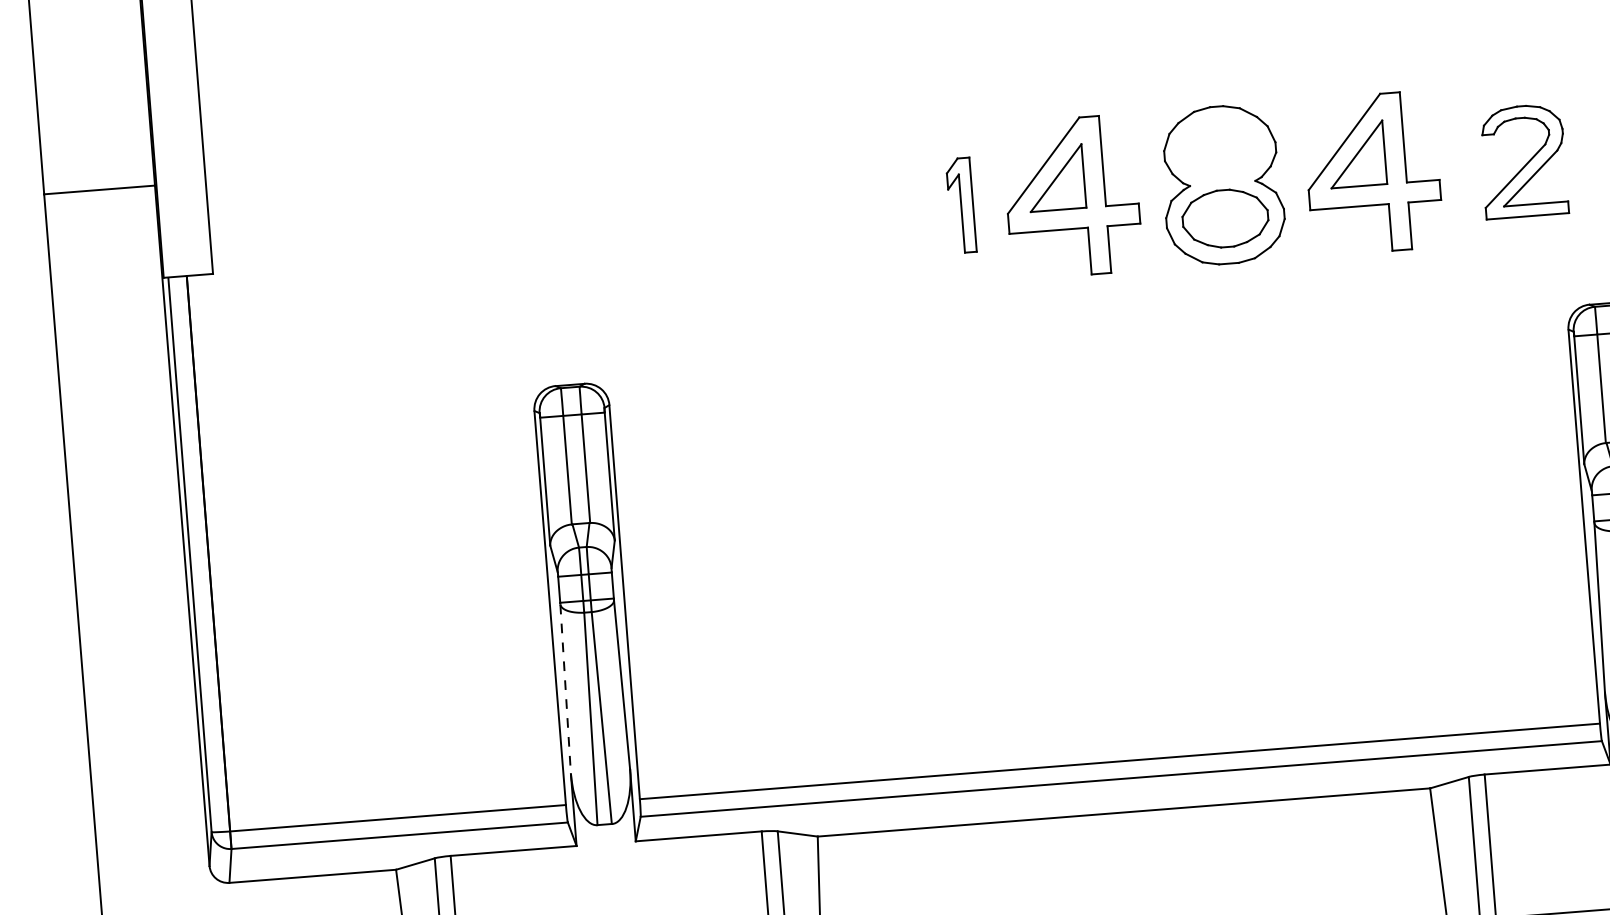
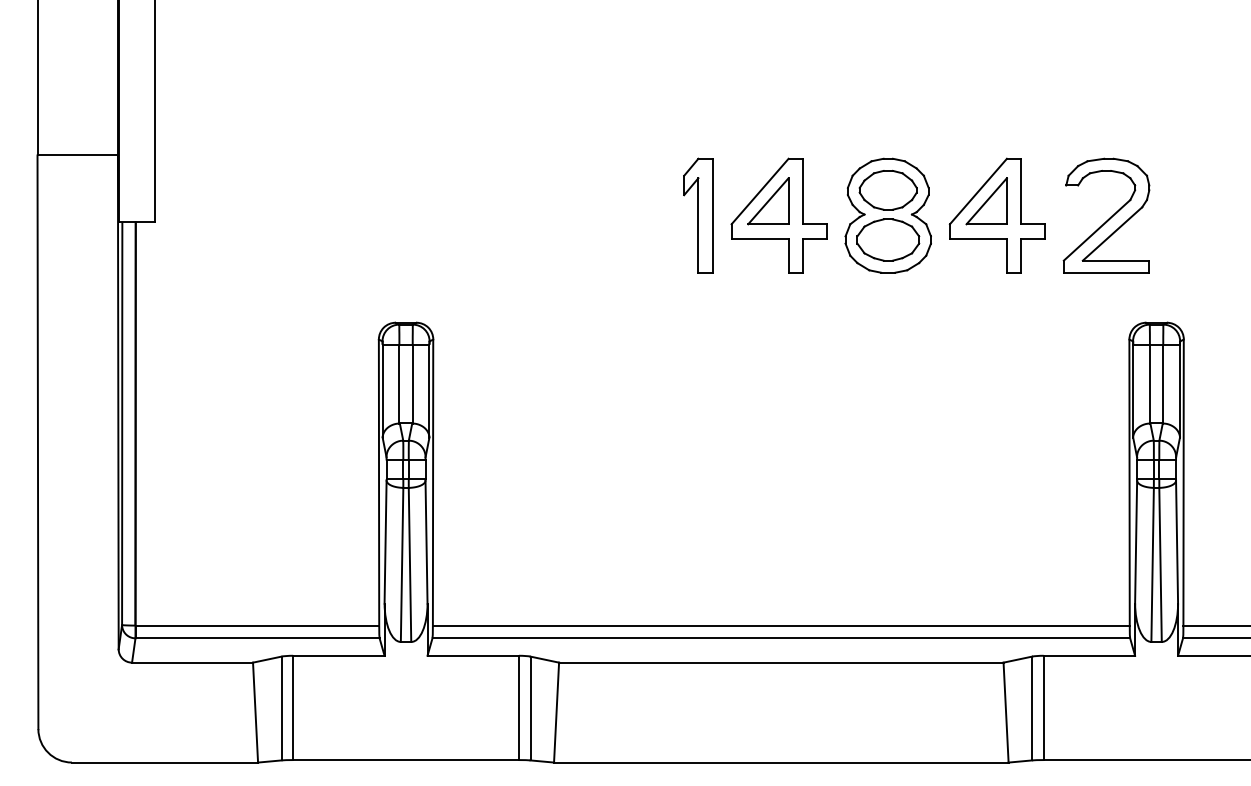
part: (1218, 149) -> (887, 189), added
part: (1523, 161) -> (1106, 215), size x1.43
part: (961, 205) -> (698, 215), size x1.67
line: (565, 689) -> (385, 542), dashed -> solid

